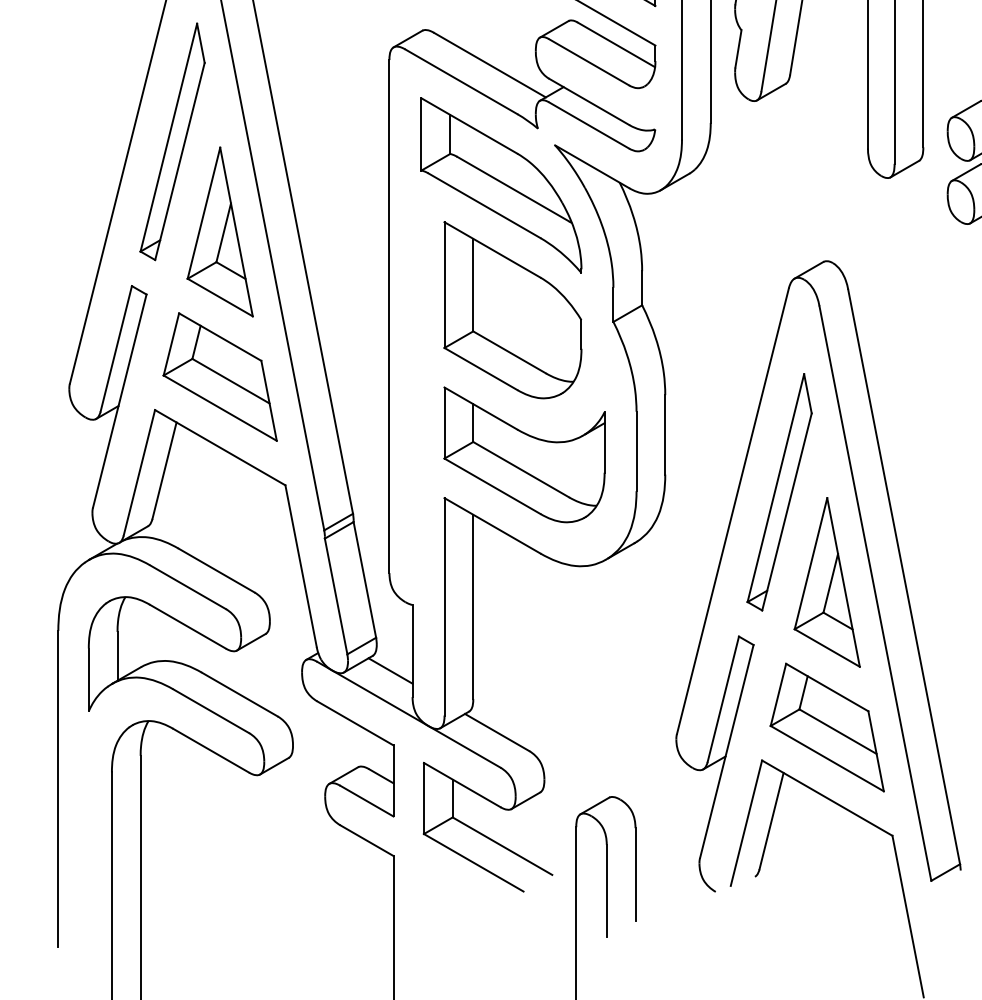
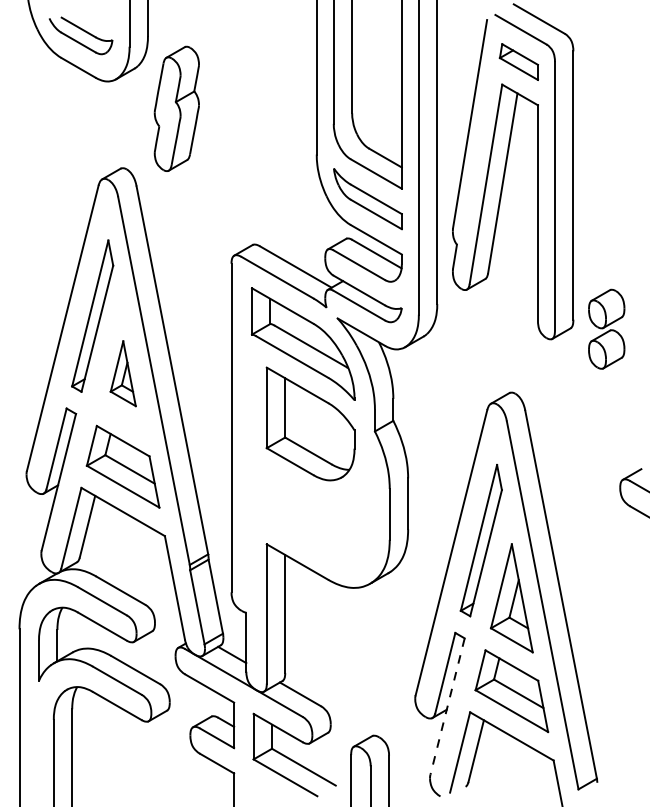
part: (220, 231) -> (123, 373), size x0.6
part: (523, 454) -> (317, 516), removed
line: (726, 752) -> (447, 707), solid -> dashed

